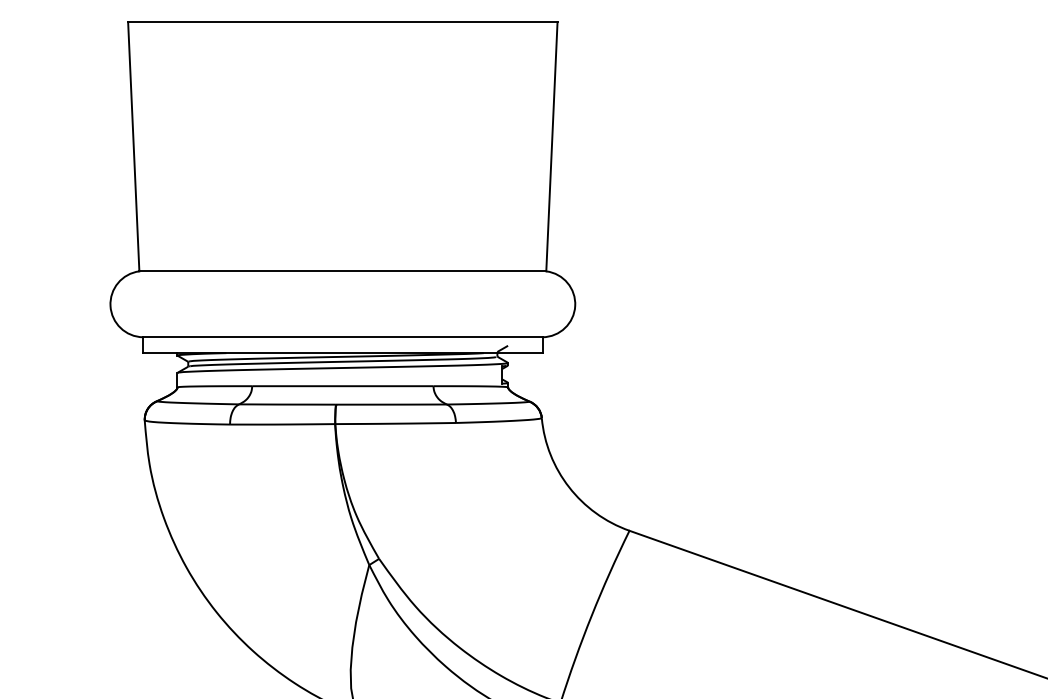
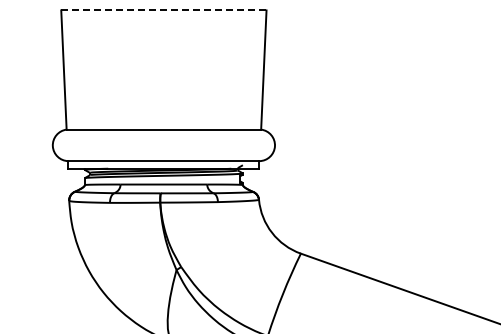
line: (342, 22) -> (163, 10), solid -> dashed

